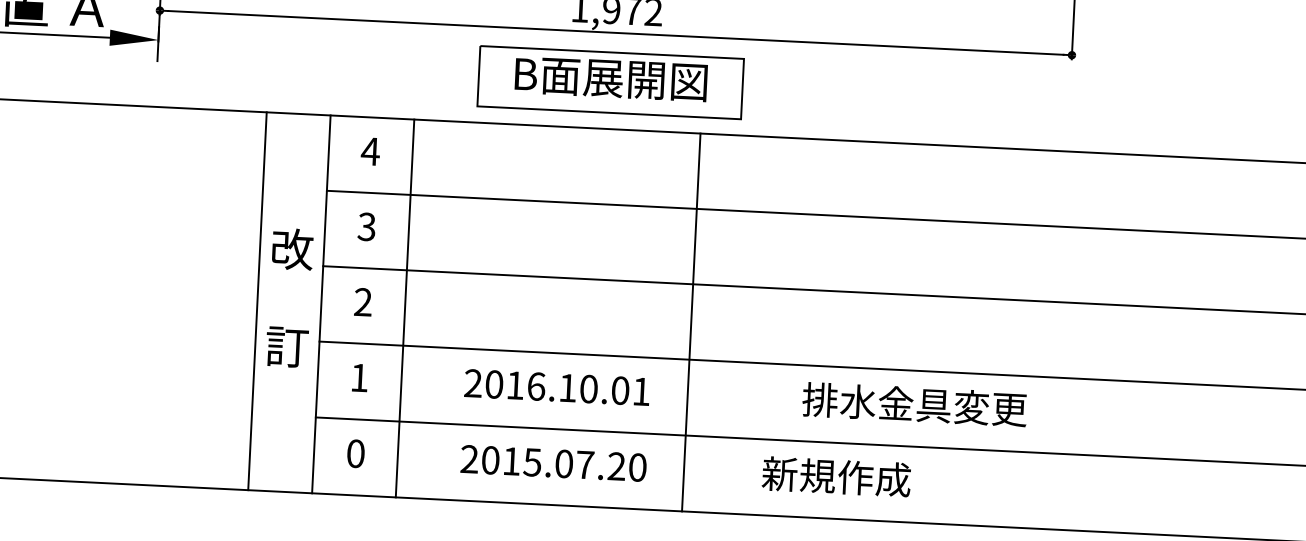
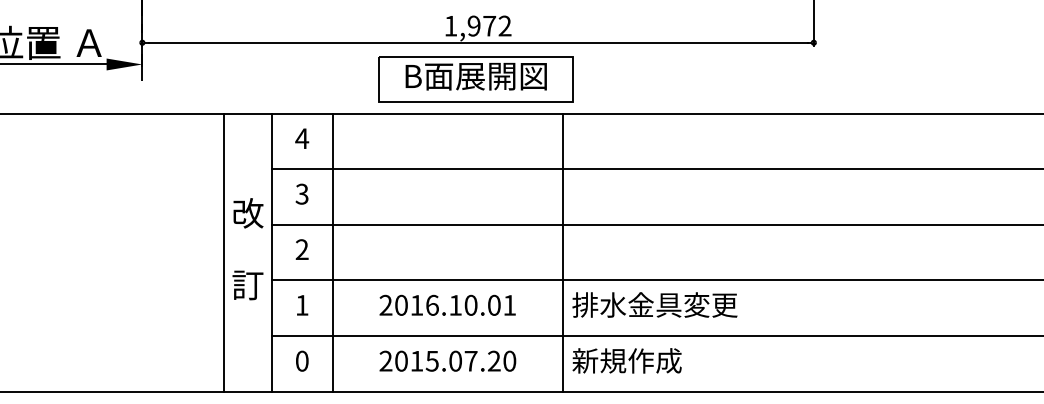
line: (690, 322) -> (562, 252), moved
text: (914, 403) -> (654, 304), moved
text: (835, 476) -> (626, 360), moved

